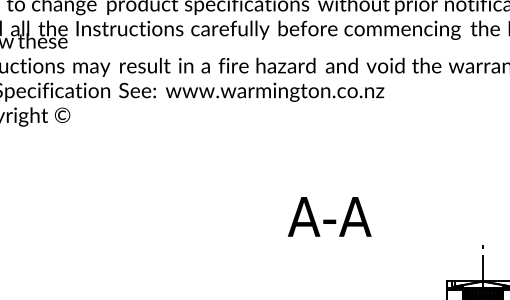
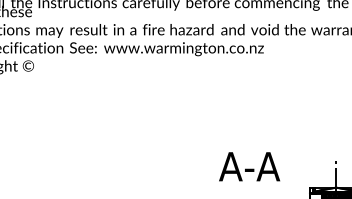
text: (329, 216) -> (249, 166), moved

